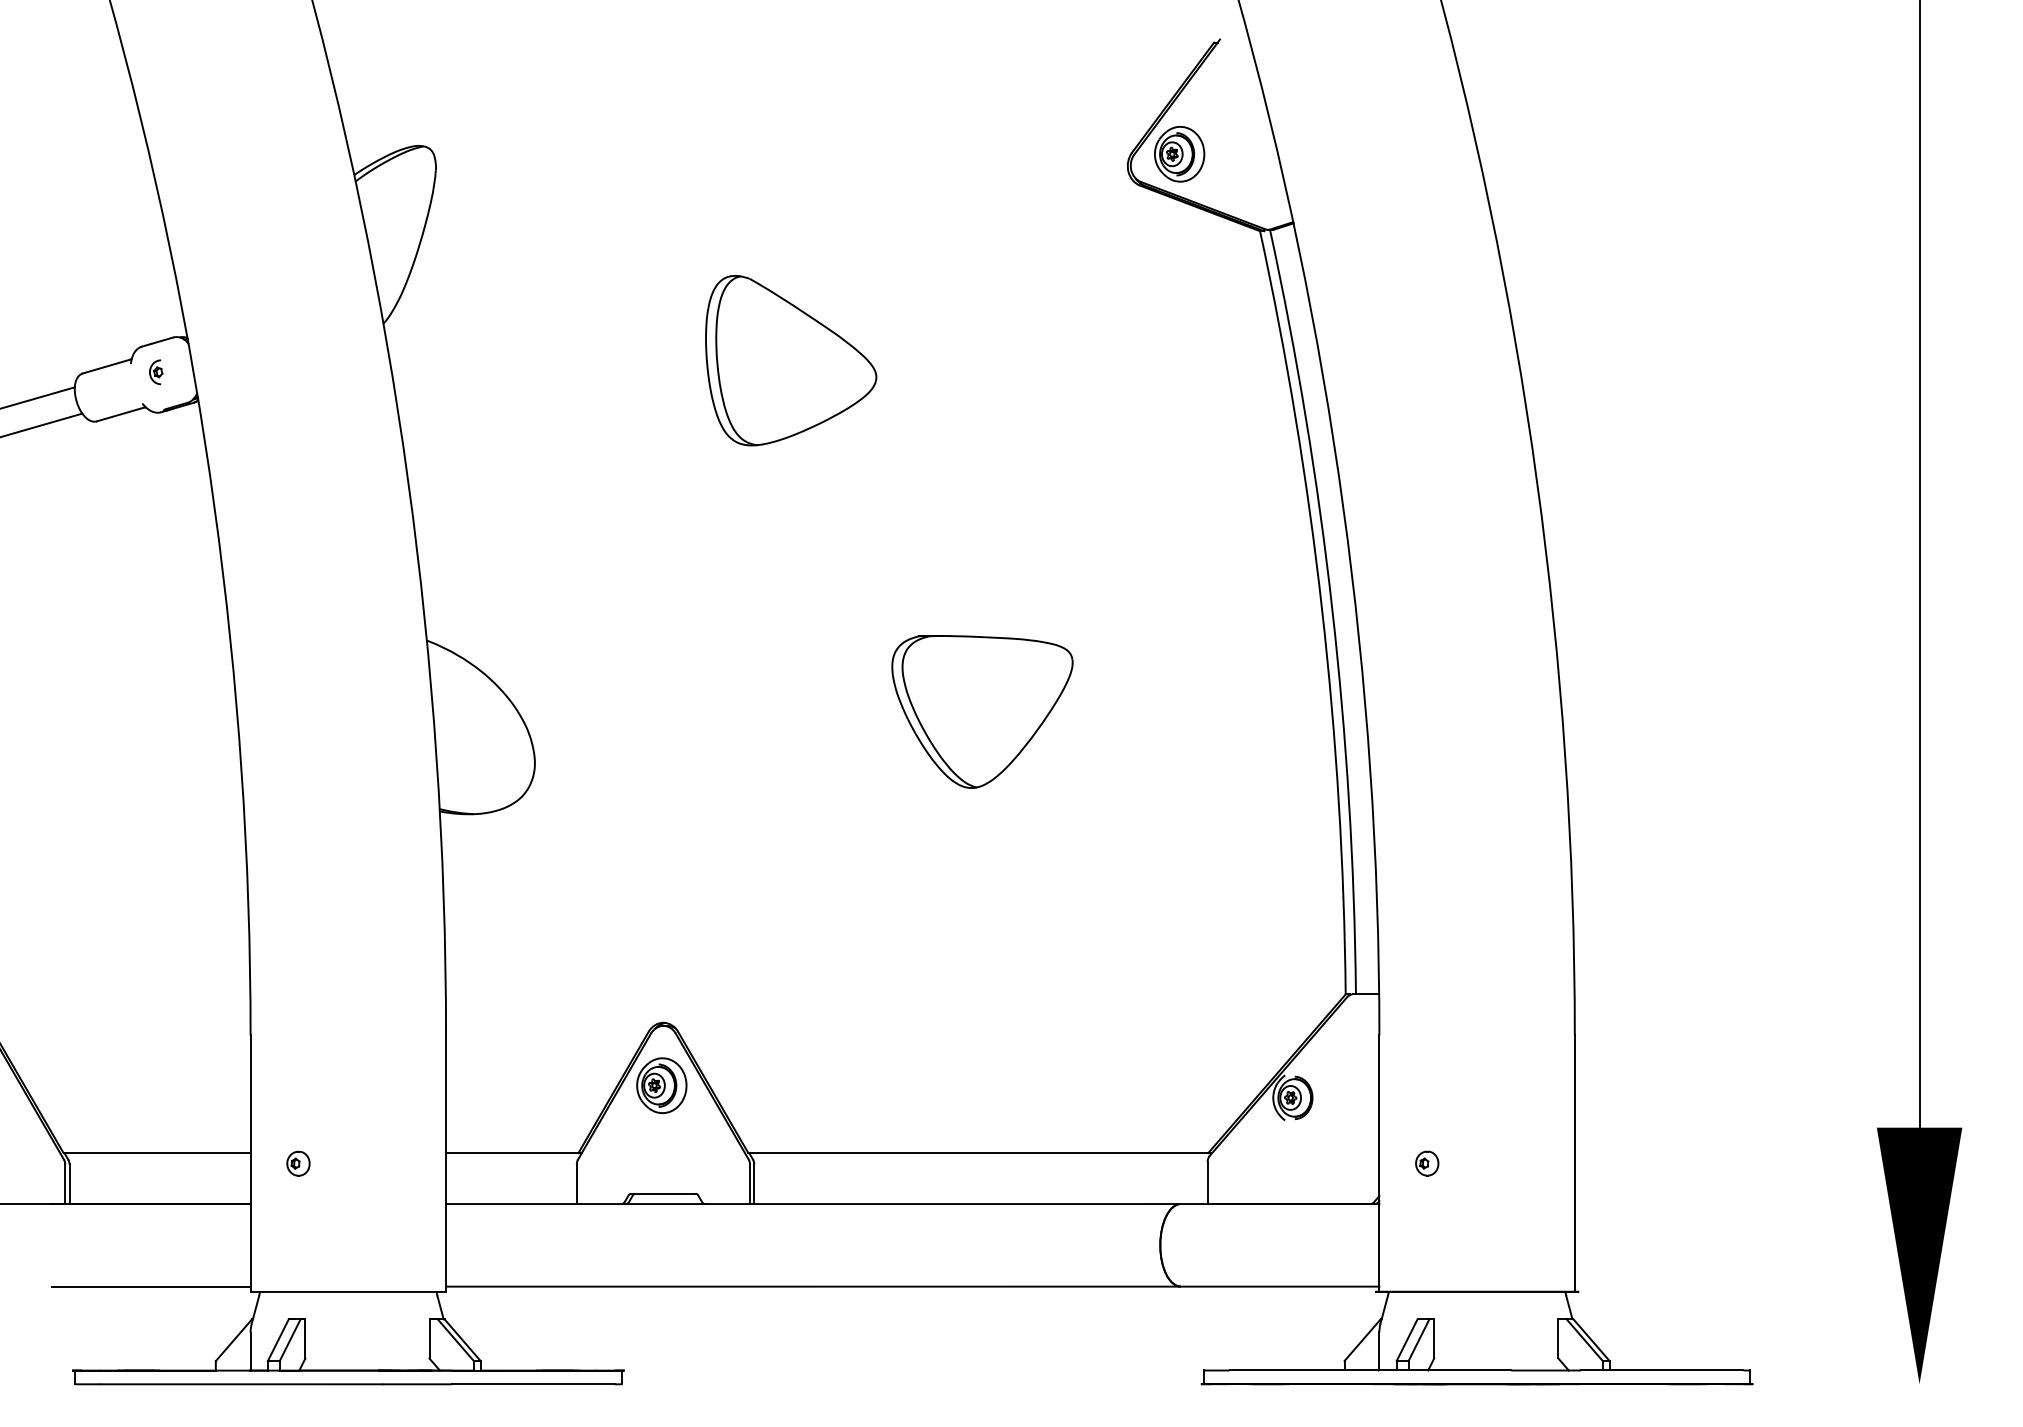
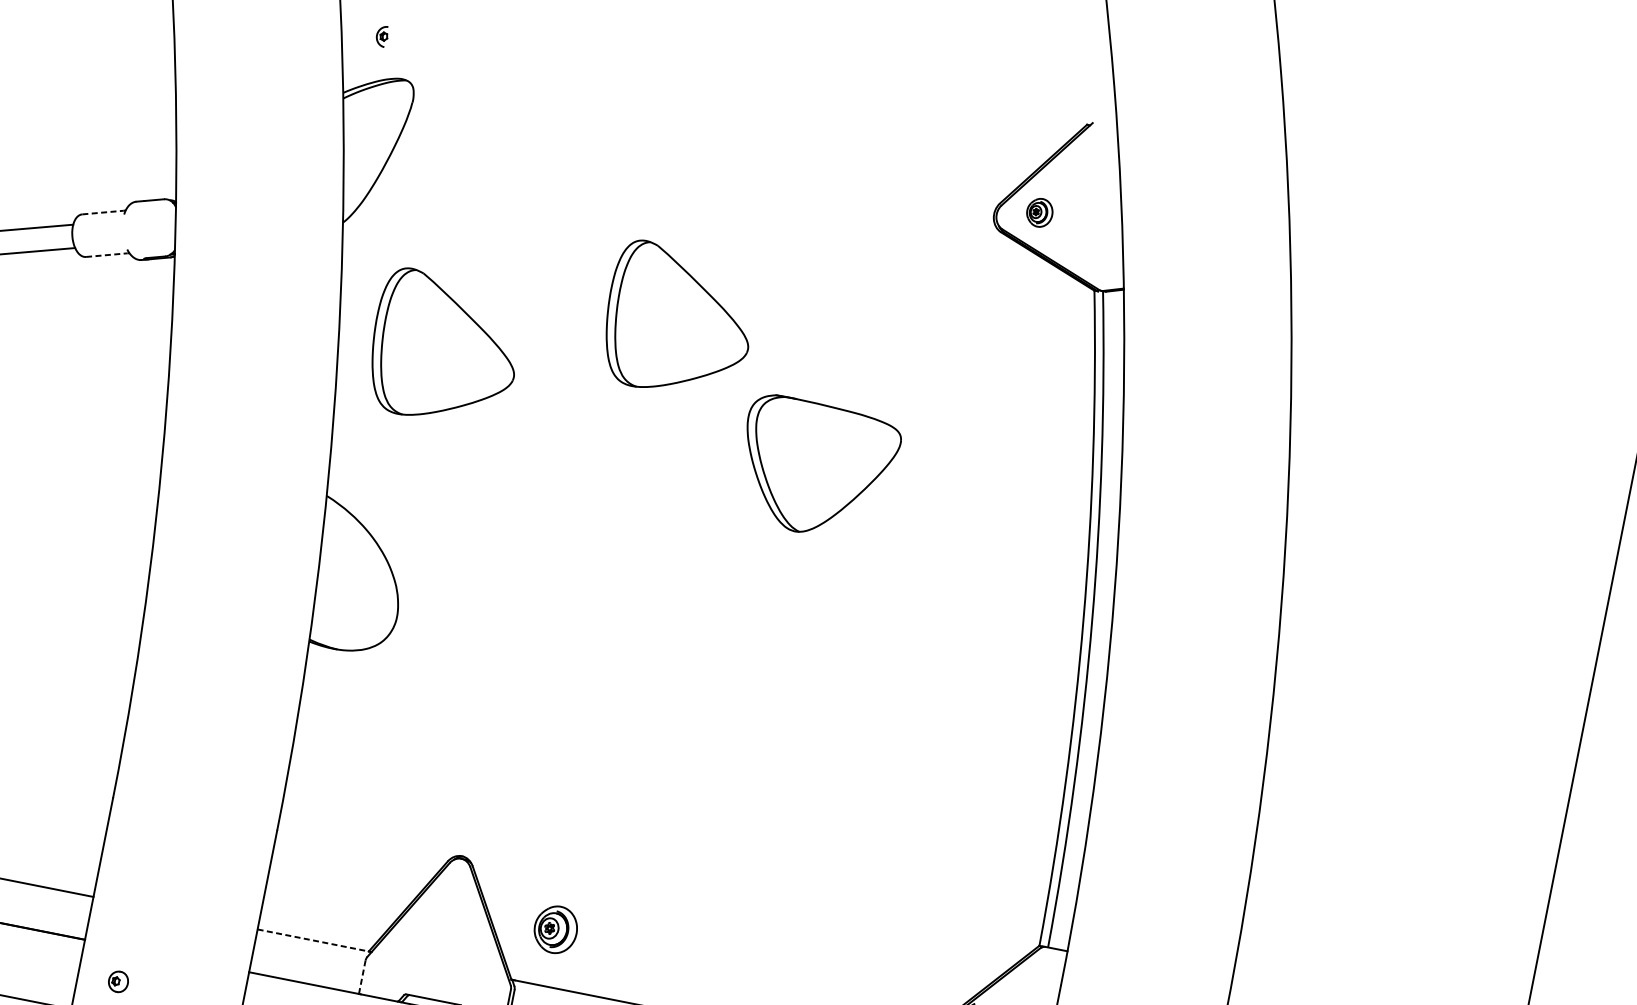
part: (1179, 154) -> (1039, 212), size x0.6
line: (106, 366) -> (103, 212), solid -> dashed
part: (156, 372) -> (382, 36), moved
line: (120, 414) -> (107, 255), solid -> dashed
part: (529, 445) -> (445, 349), added
part: (982, 711) -> (816, 468), moved
part: (661, 1085) -> (555, 929), moved
line: (513, 1153) -> (314, 941), solid -> dashed
part: (298, 1163) -> (118, 981), moved
line: (576, 1184) -> (361, 977), solid -> dashed

